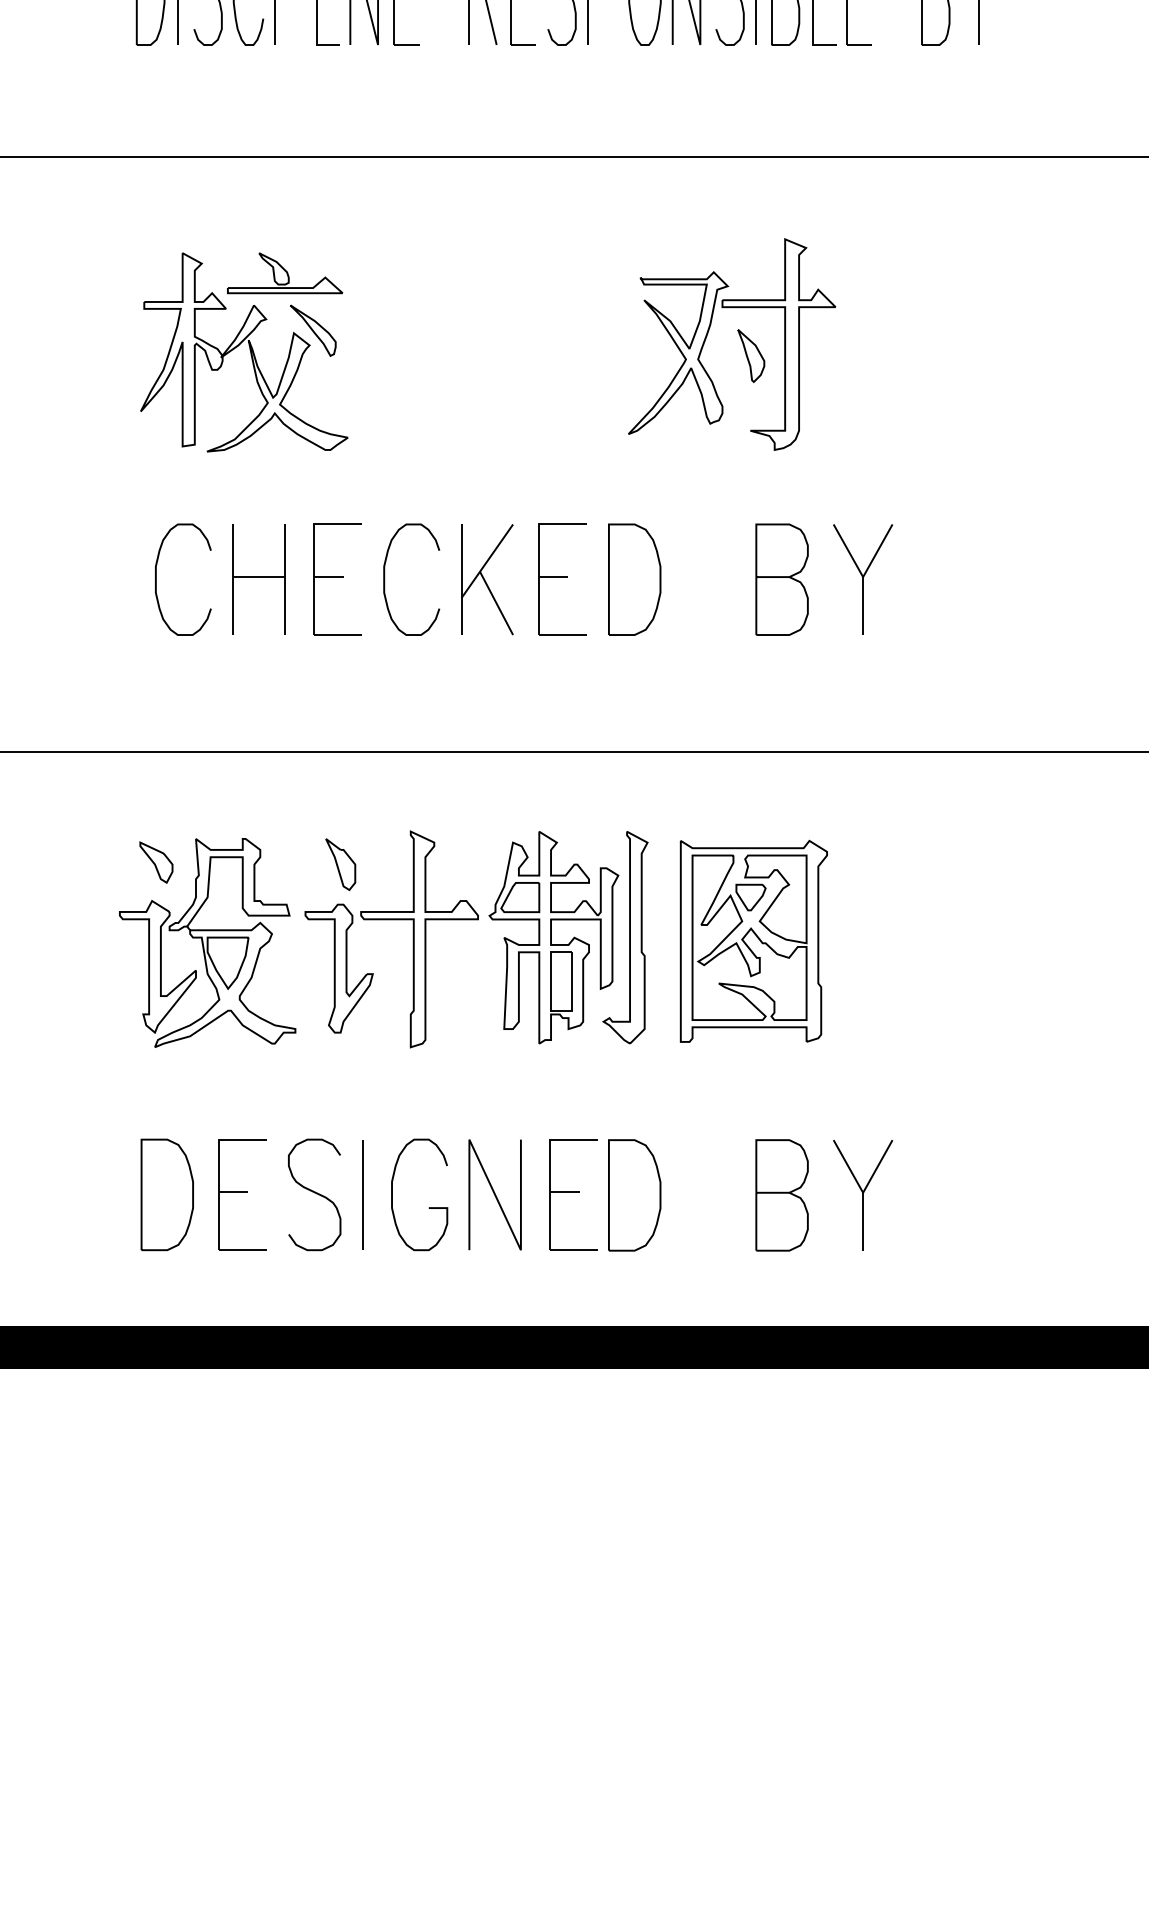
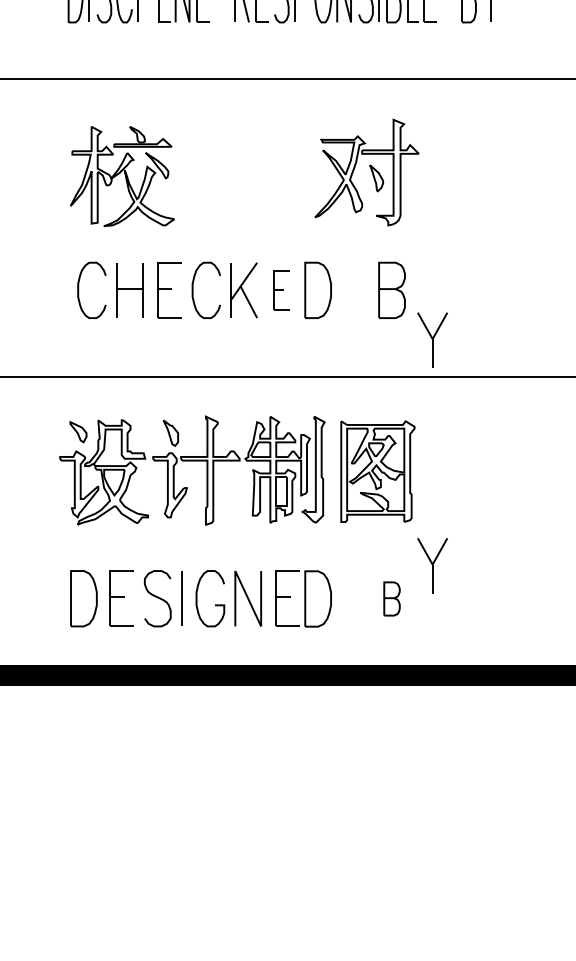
part: (862, 577) -> (432, 339), moved
part: (561, 579) -> (281, 290), size x0.7
part: (781, 1194) -> (391, 598), size x0.6
part: (862, 1194) -> (432, 565), moved

